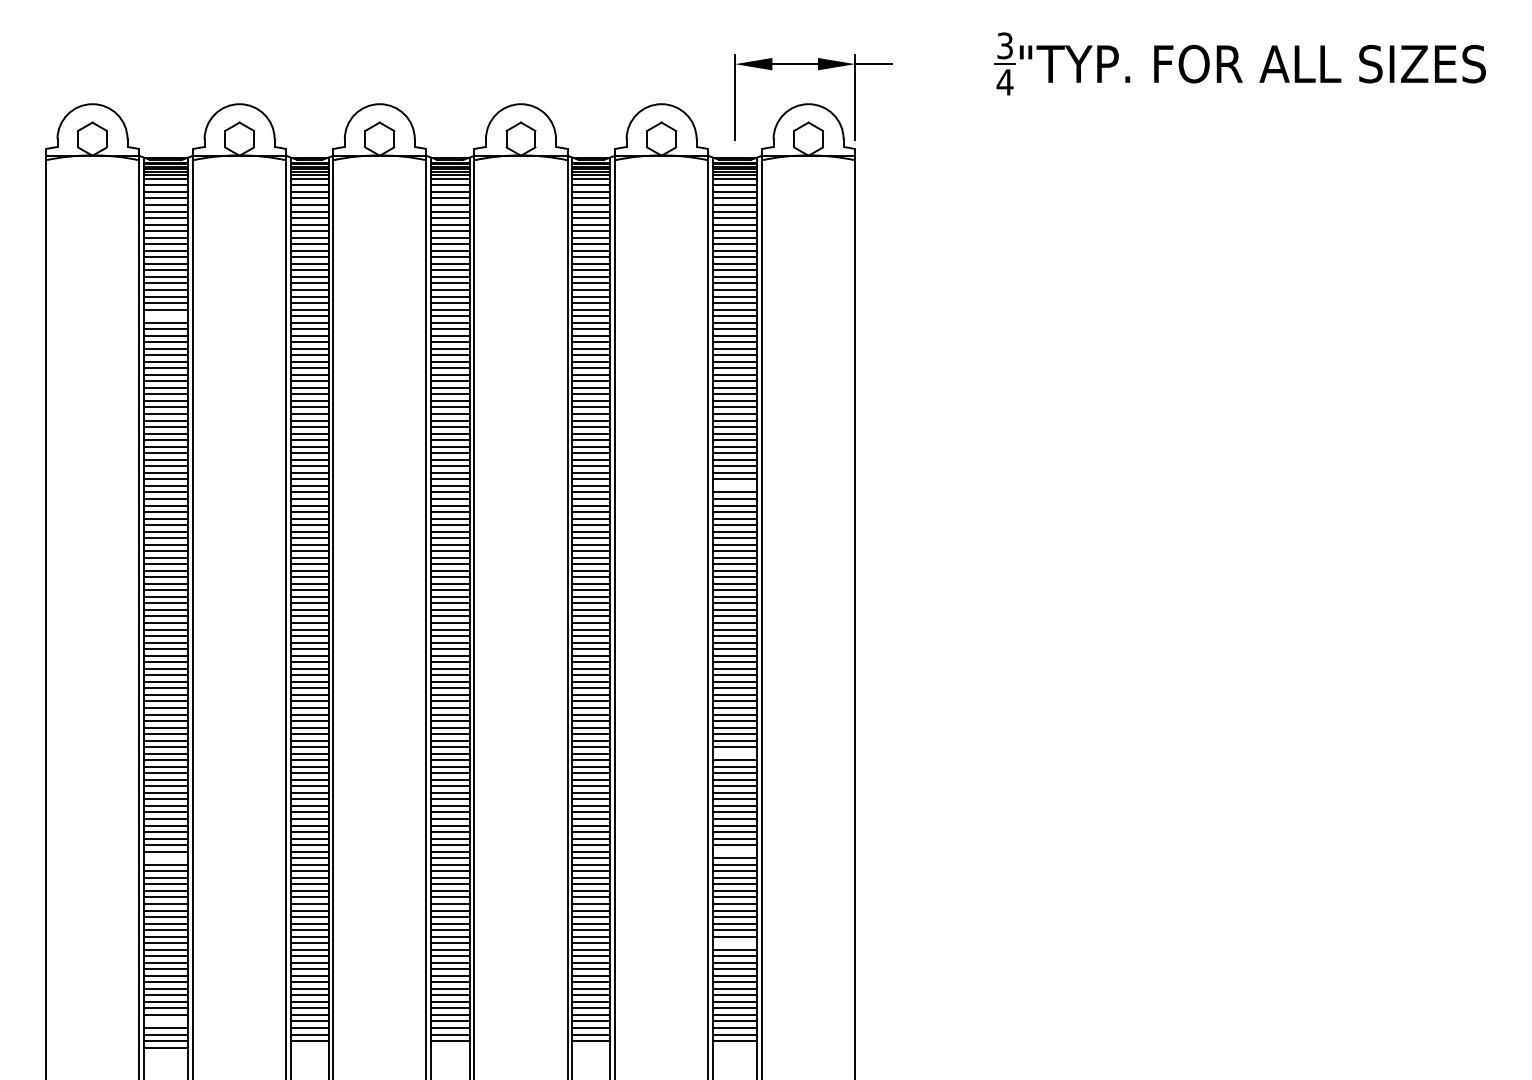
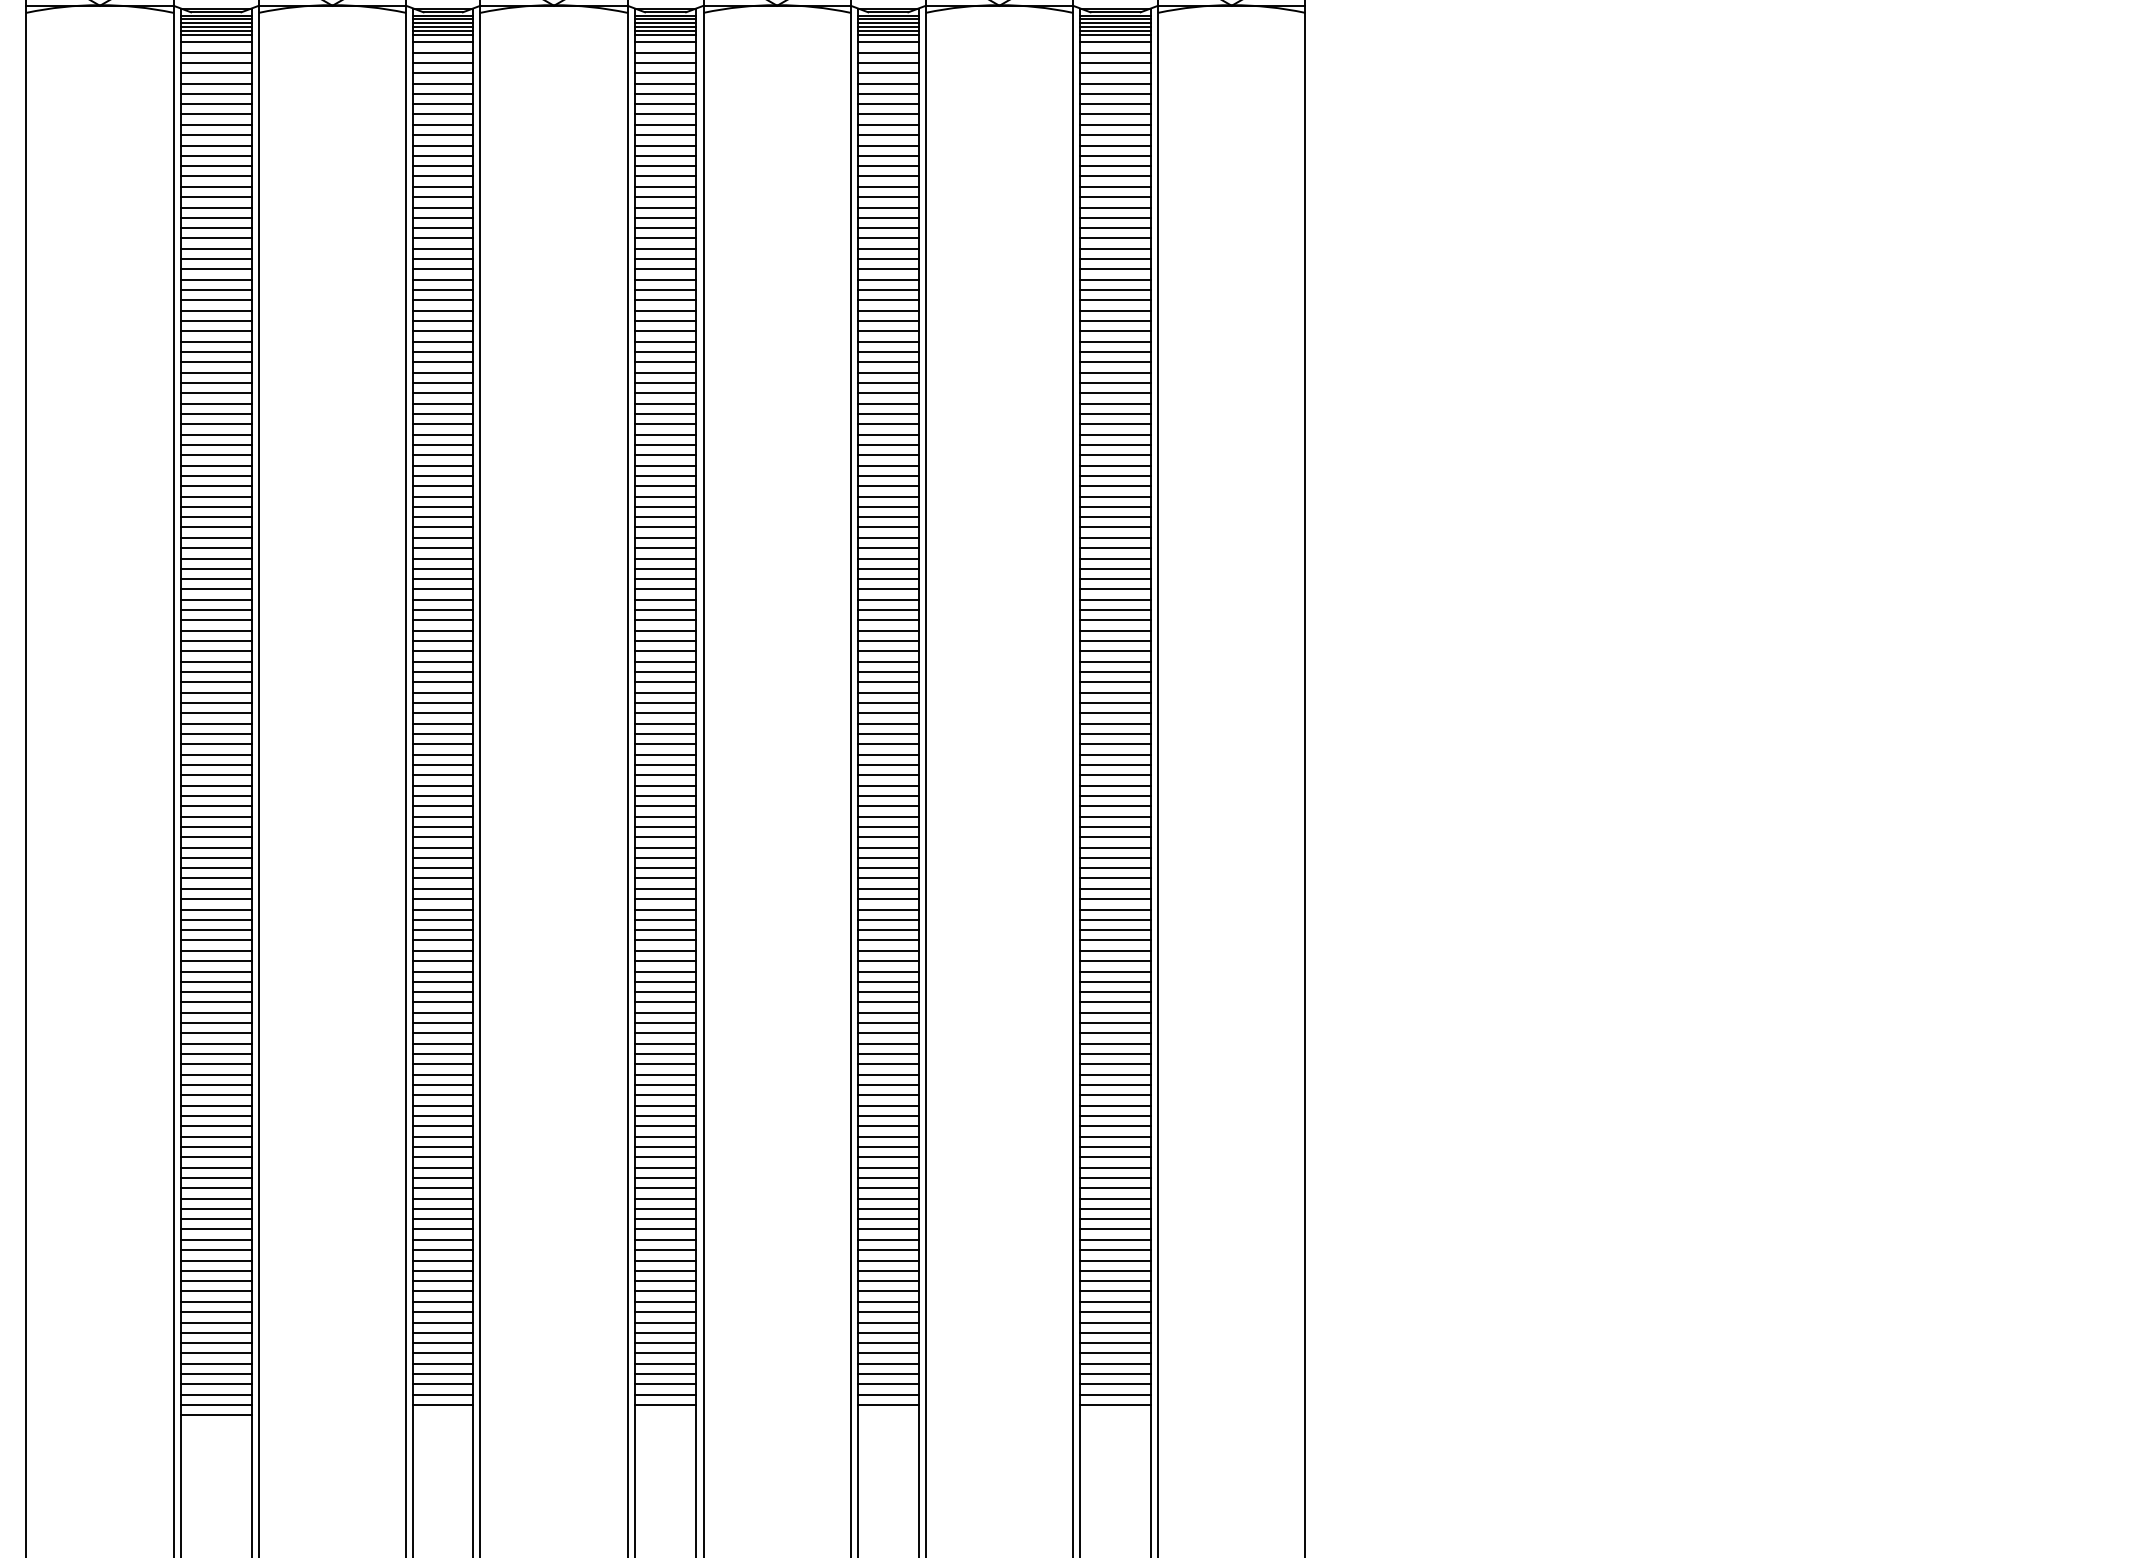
line: (165, 316) -> (215, 259), added
line: (734, 485) -> (1114, 526), added
line: (734, 753) -> (1114, 950), added
line: (734, 851) -> (1114, 1105), added
line: (165, 858) -> (215, 1116), added
line: (734, 943) -> (1114, 1250), added
line: (165, 1021) -> (215, 1374), added

